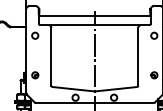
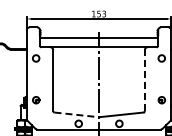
line: (137, 56) -> (144, 80), solid -> dashed
line: (74, 88) -> (77, 114), solid -> dashed

